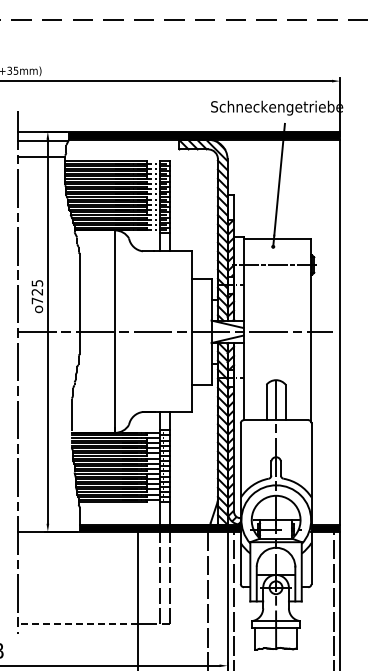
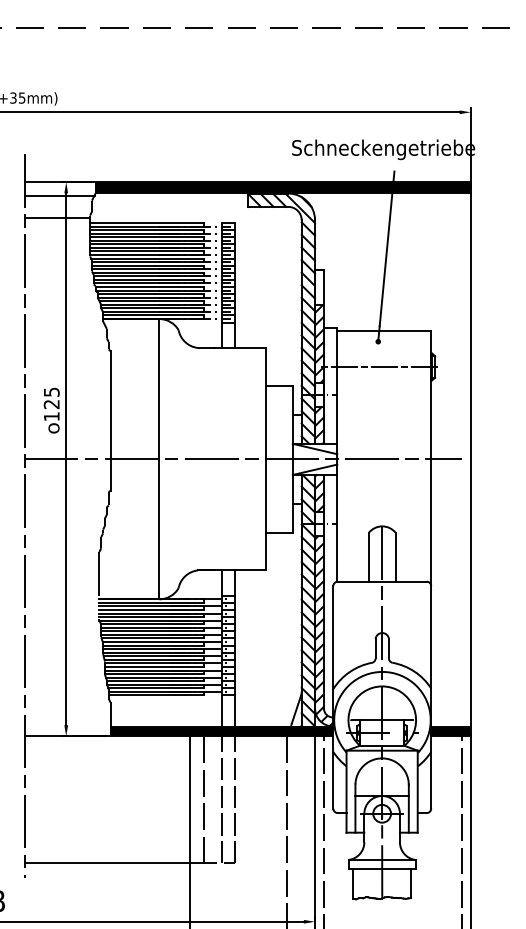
text: (36, 300) -> (50, 416), 725 -> 125
line: (147, 577) -> (204, 799), added
line: (77, 623) -> (107, 863), dashed -> solid

